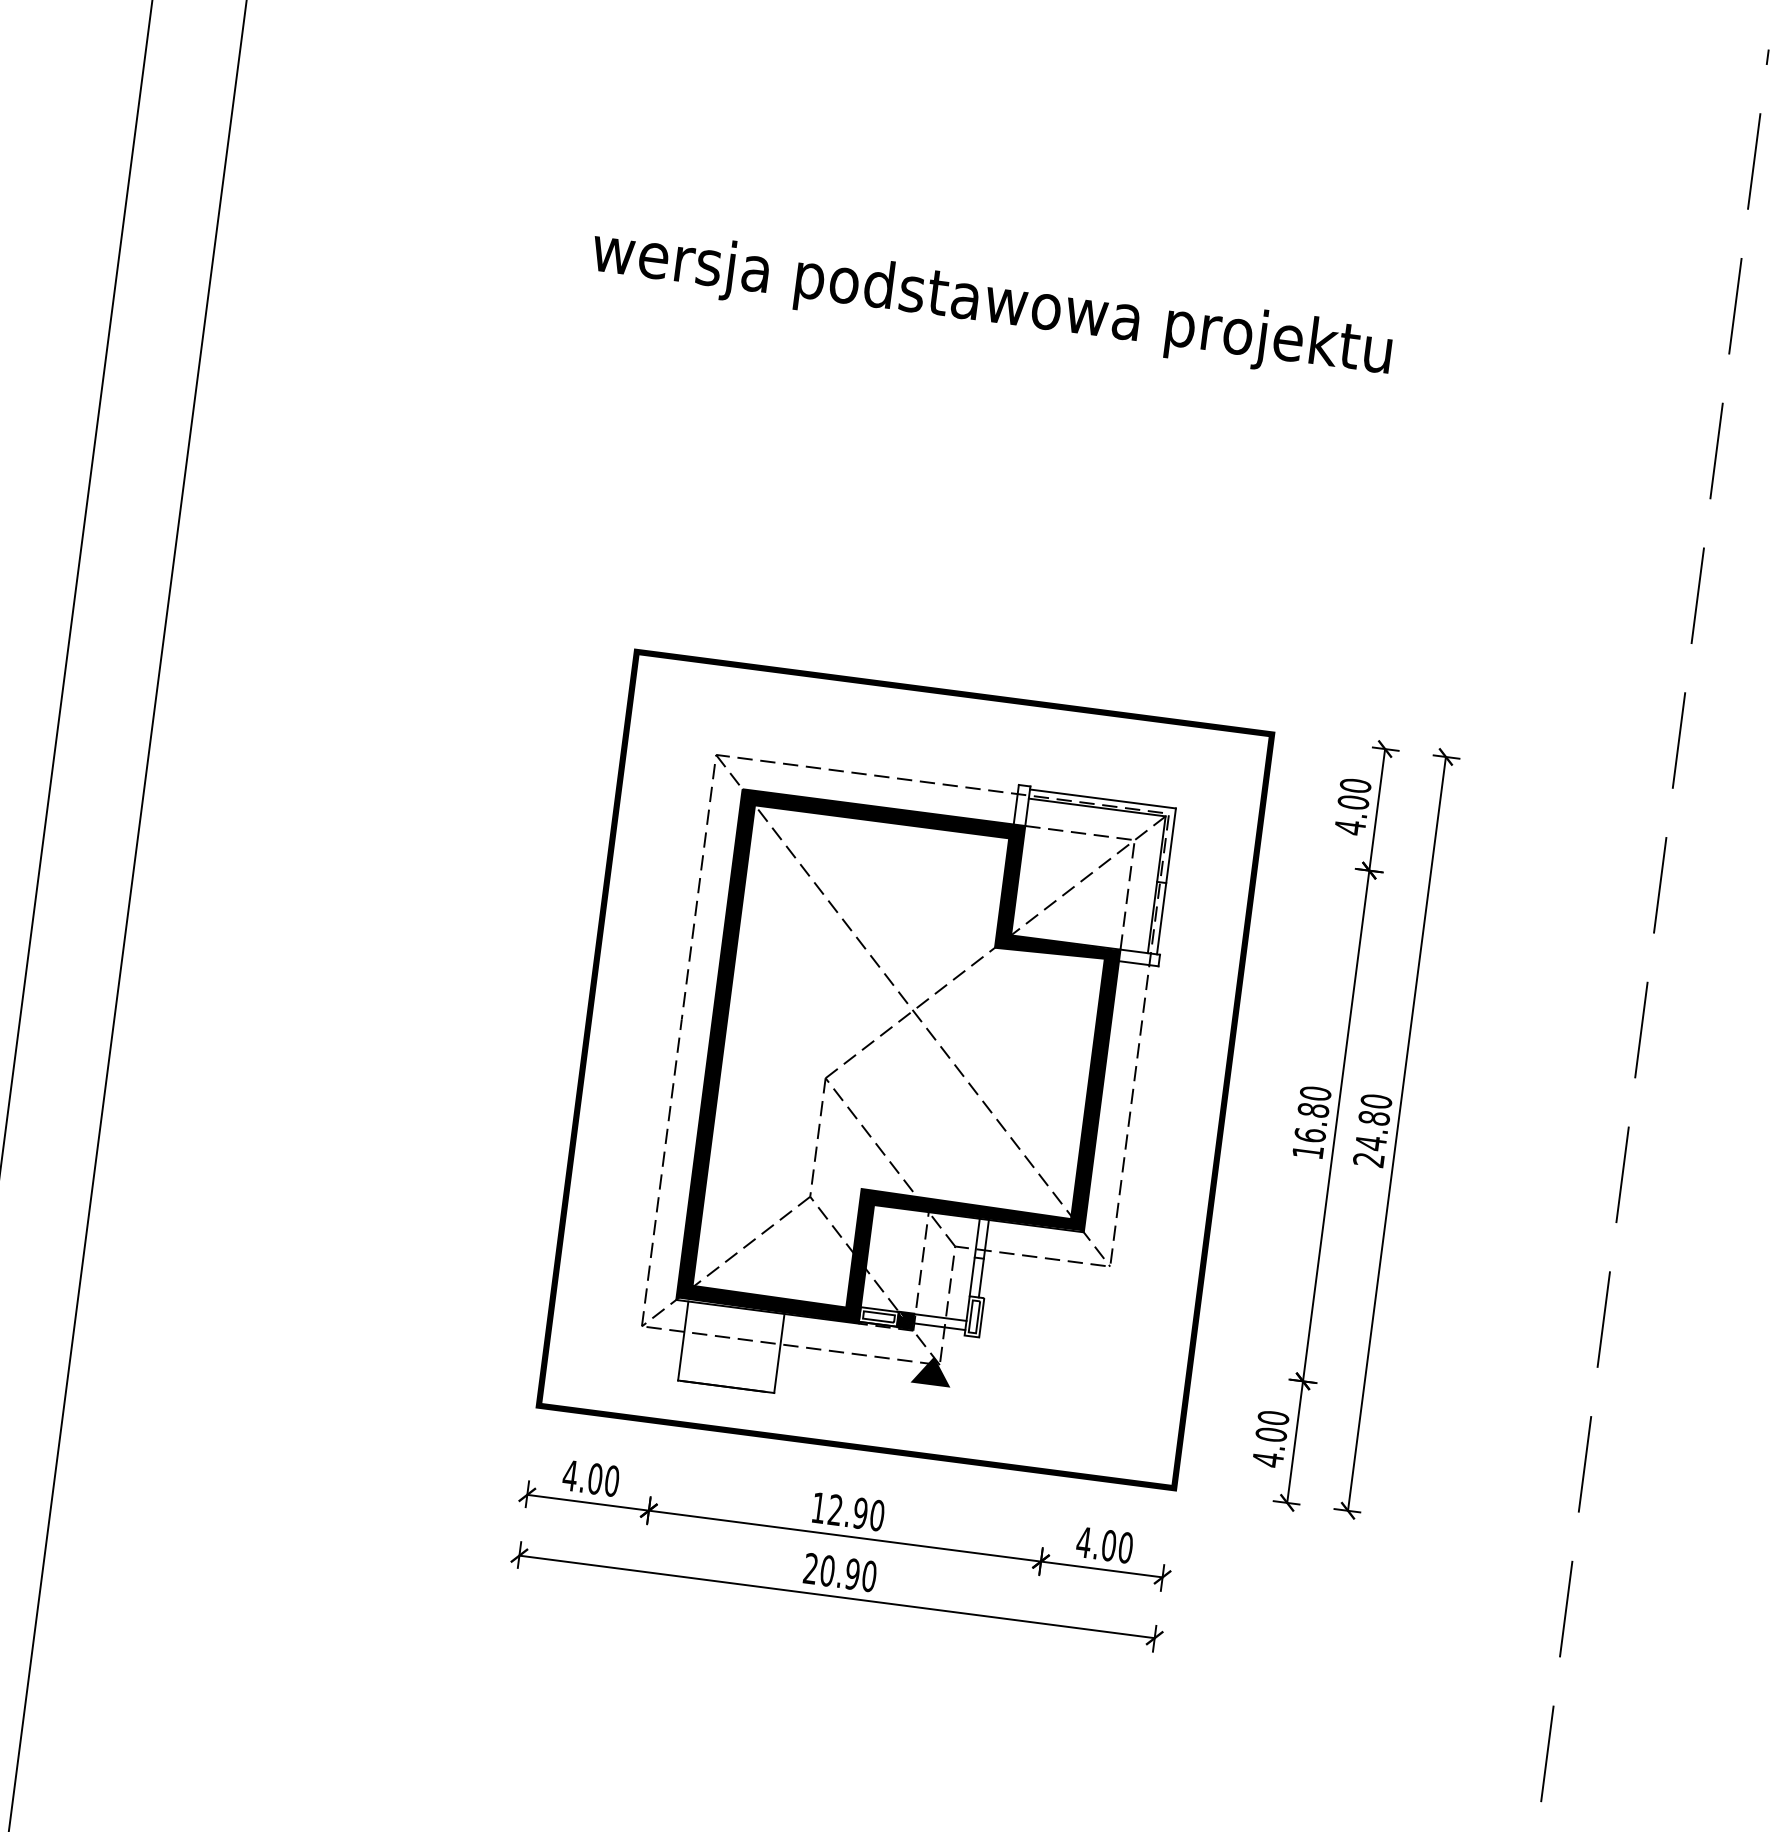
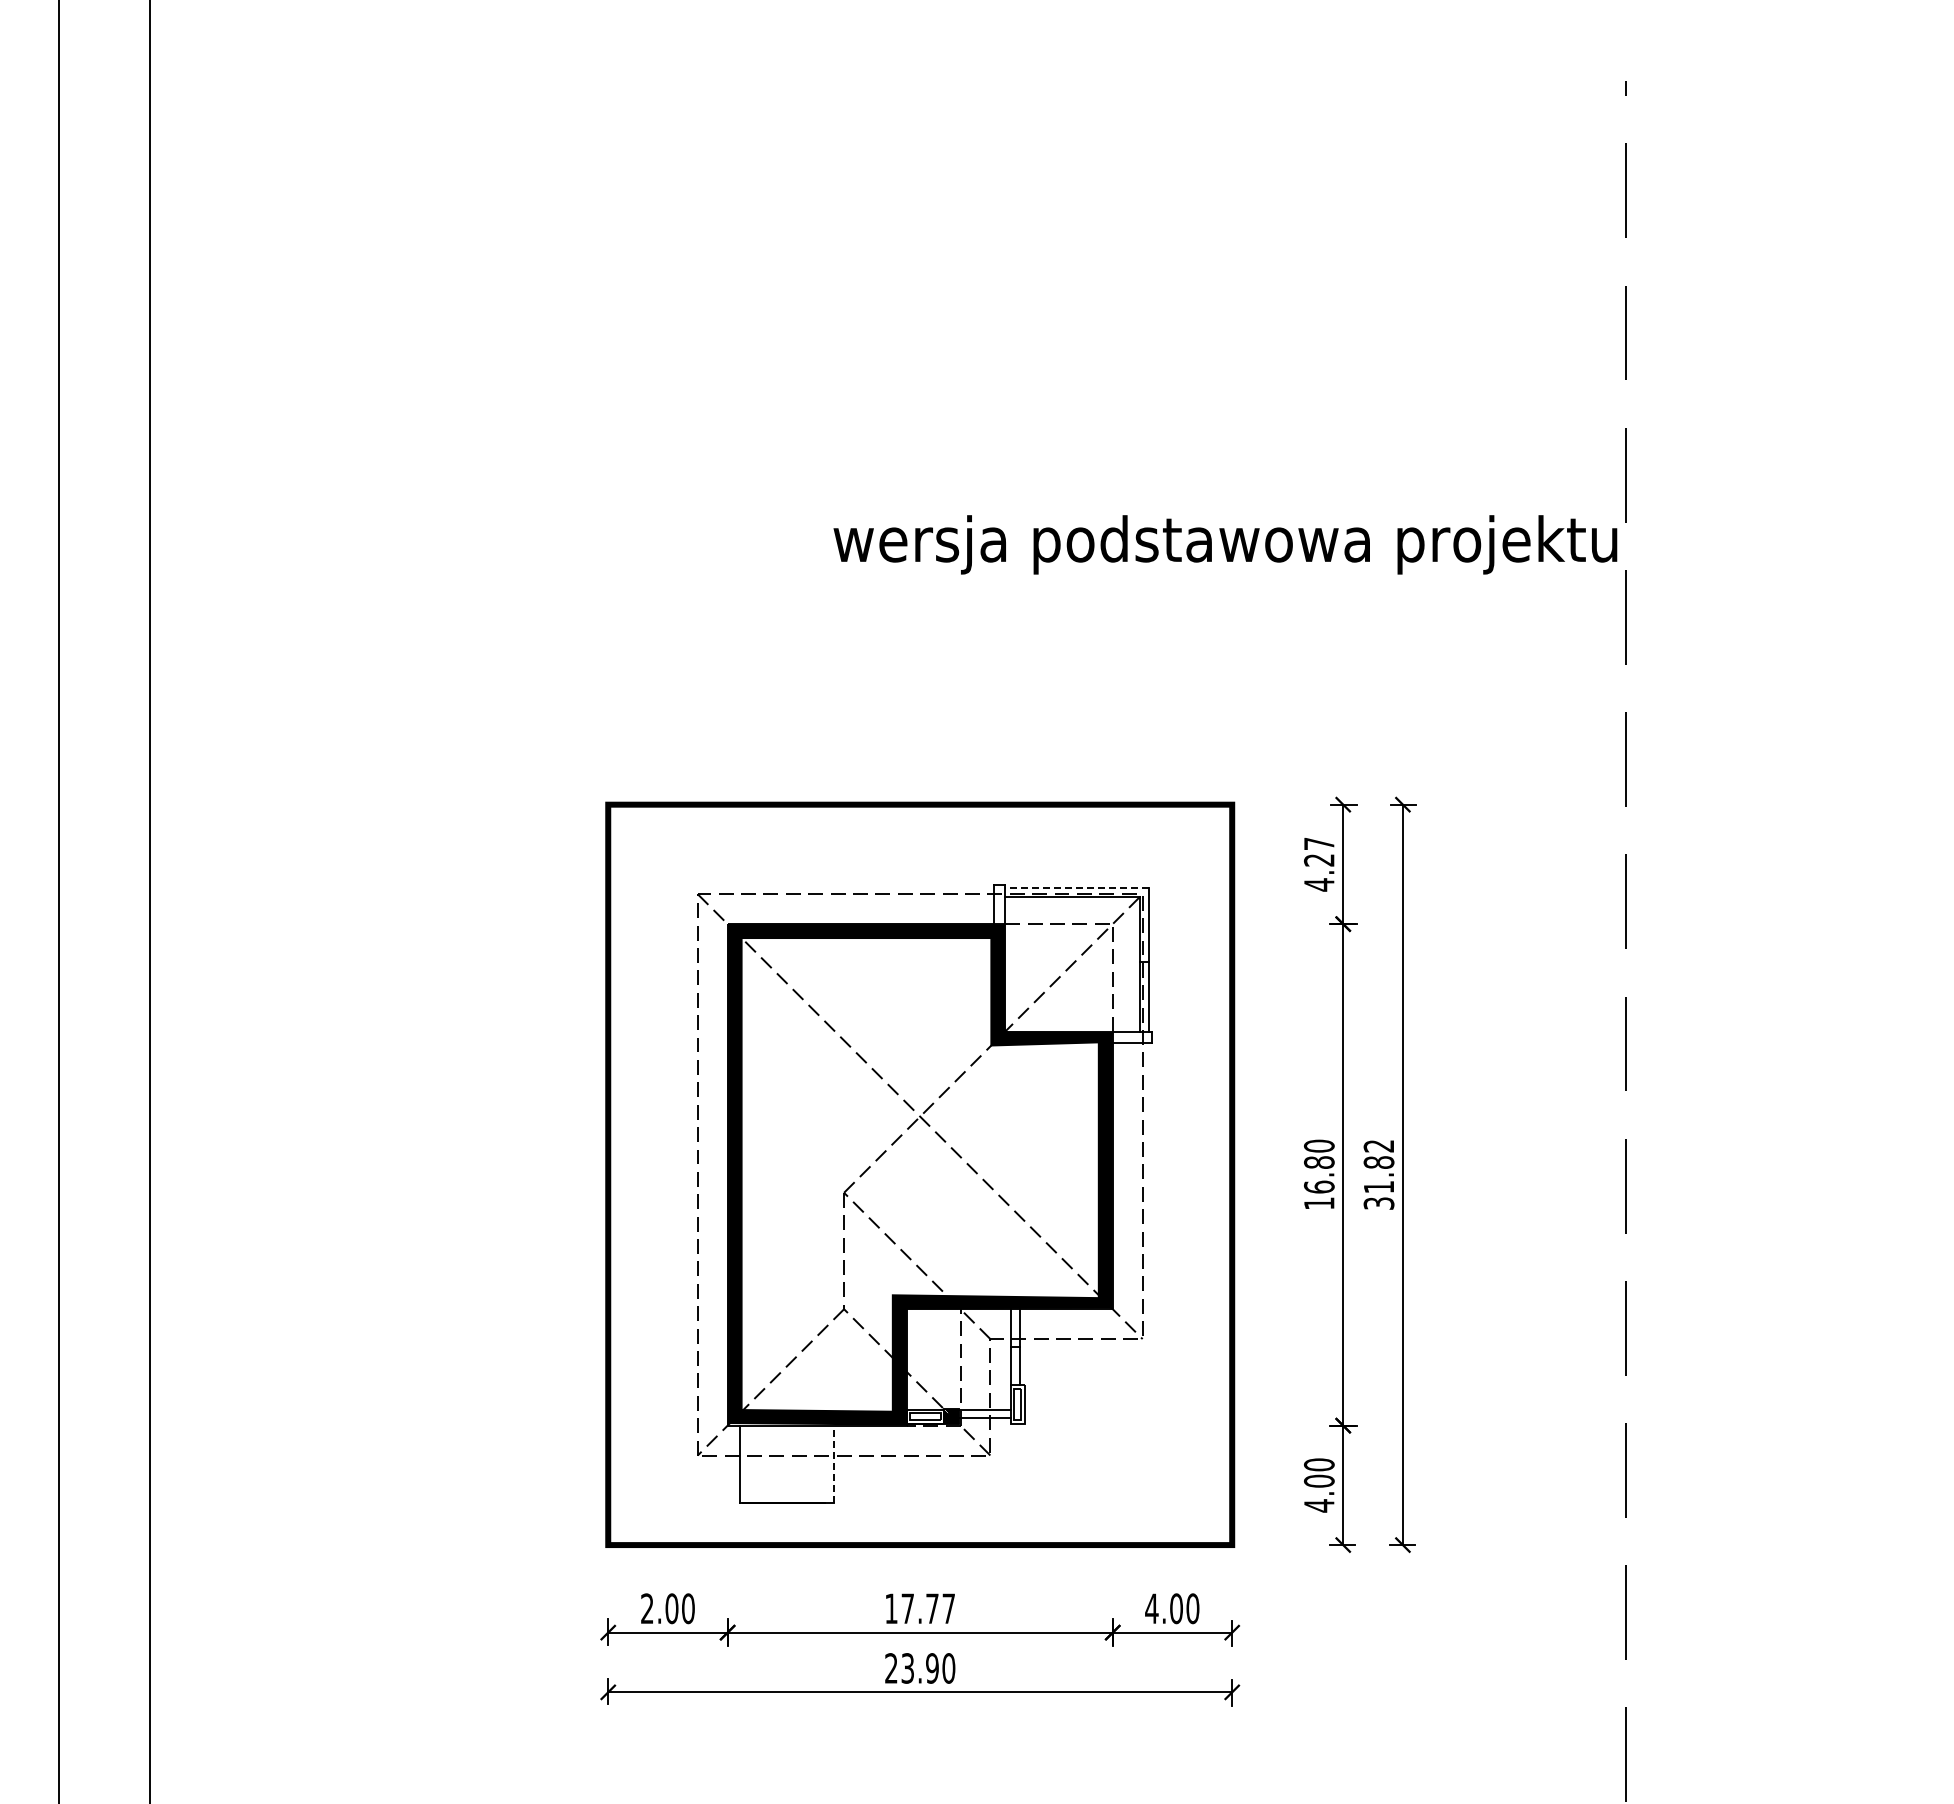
text: (991, 304) -> (1225, 544), moved
text: (1354, 793) -> (1319, 851), 4.00 -> 4.27
line: (1102, 799) -> (1076, 888), solid -> dashed
text: (1372, 1130) -> (1378, 1174), 24.80 -> 31.82
line: (778, 1353) -> (833, 1464), solid -> dashed
fill: (931, 1371) -> (983, 1462), removed
text: (570, 1475) -> (647, 1608), 4.00 -> 2.00
text: (856, 1512) -> (928, 1608), 12.90 -> 17.77
text: (827, 1570) -> (907, 1668), 20.90 -> 23.90

